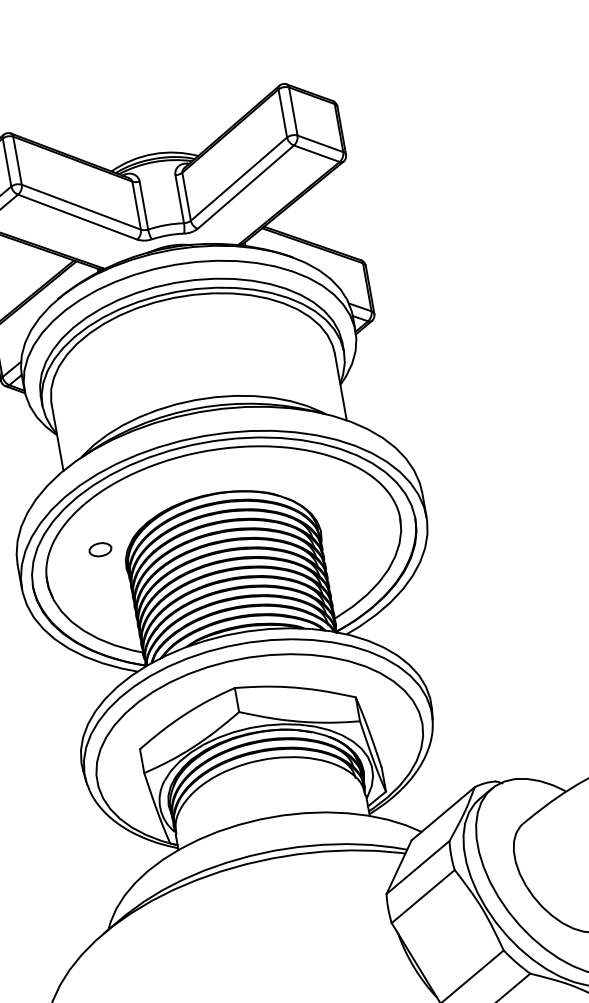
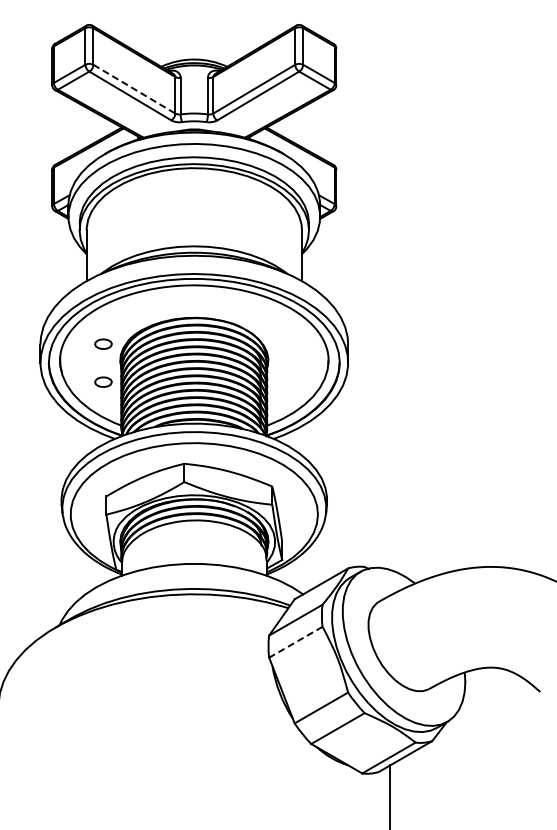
line: (81, 207) -> (134, 89), solid -> dashed
part: (109, 598) -> (103, 381), added
line: (422, 896) -> (295, 642), solid -> dashed

